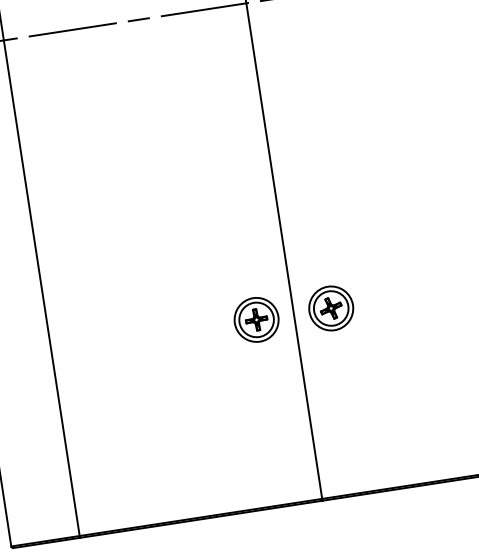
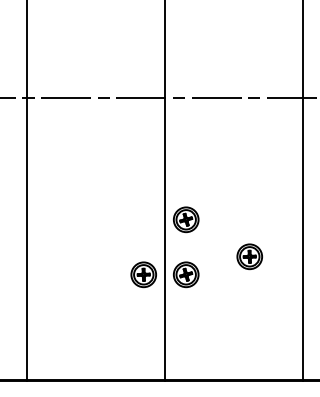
part: (316, 211) -> (186, 219), added
part: (437, 259) -> (249, 256), added

